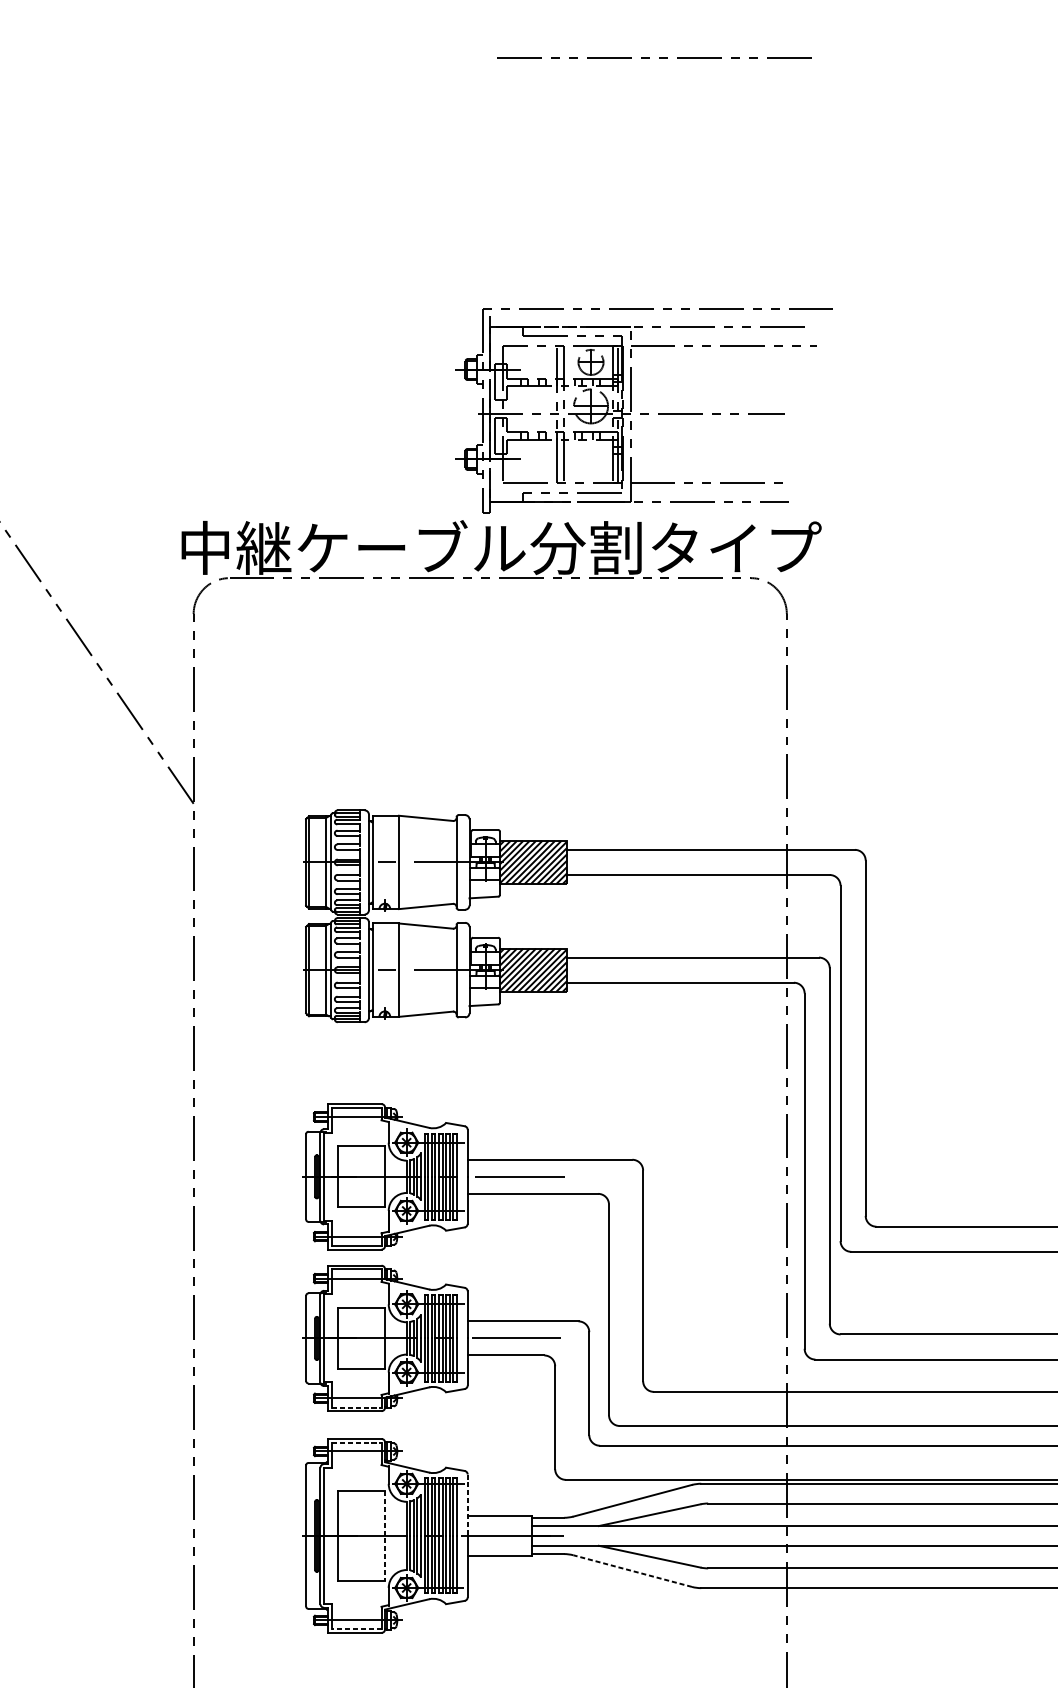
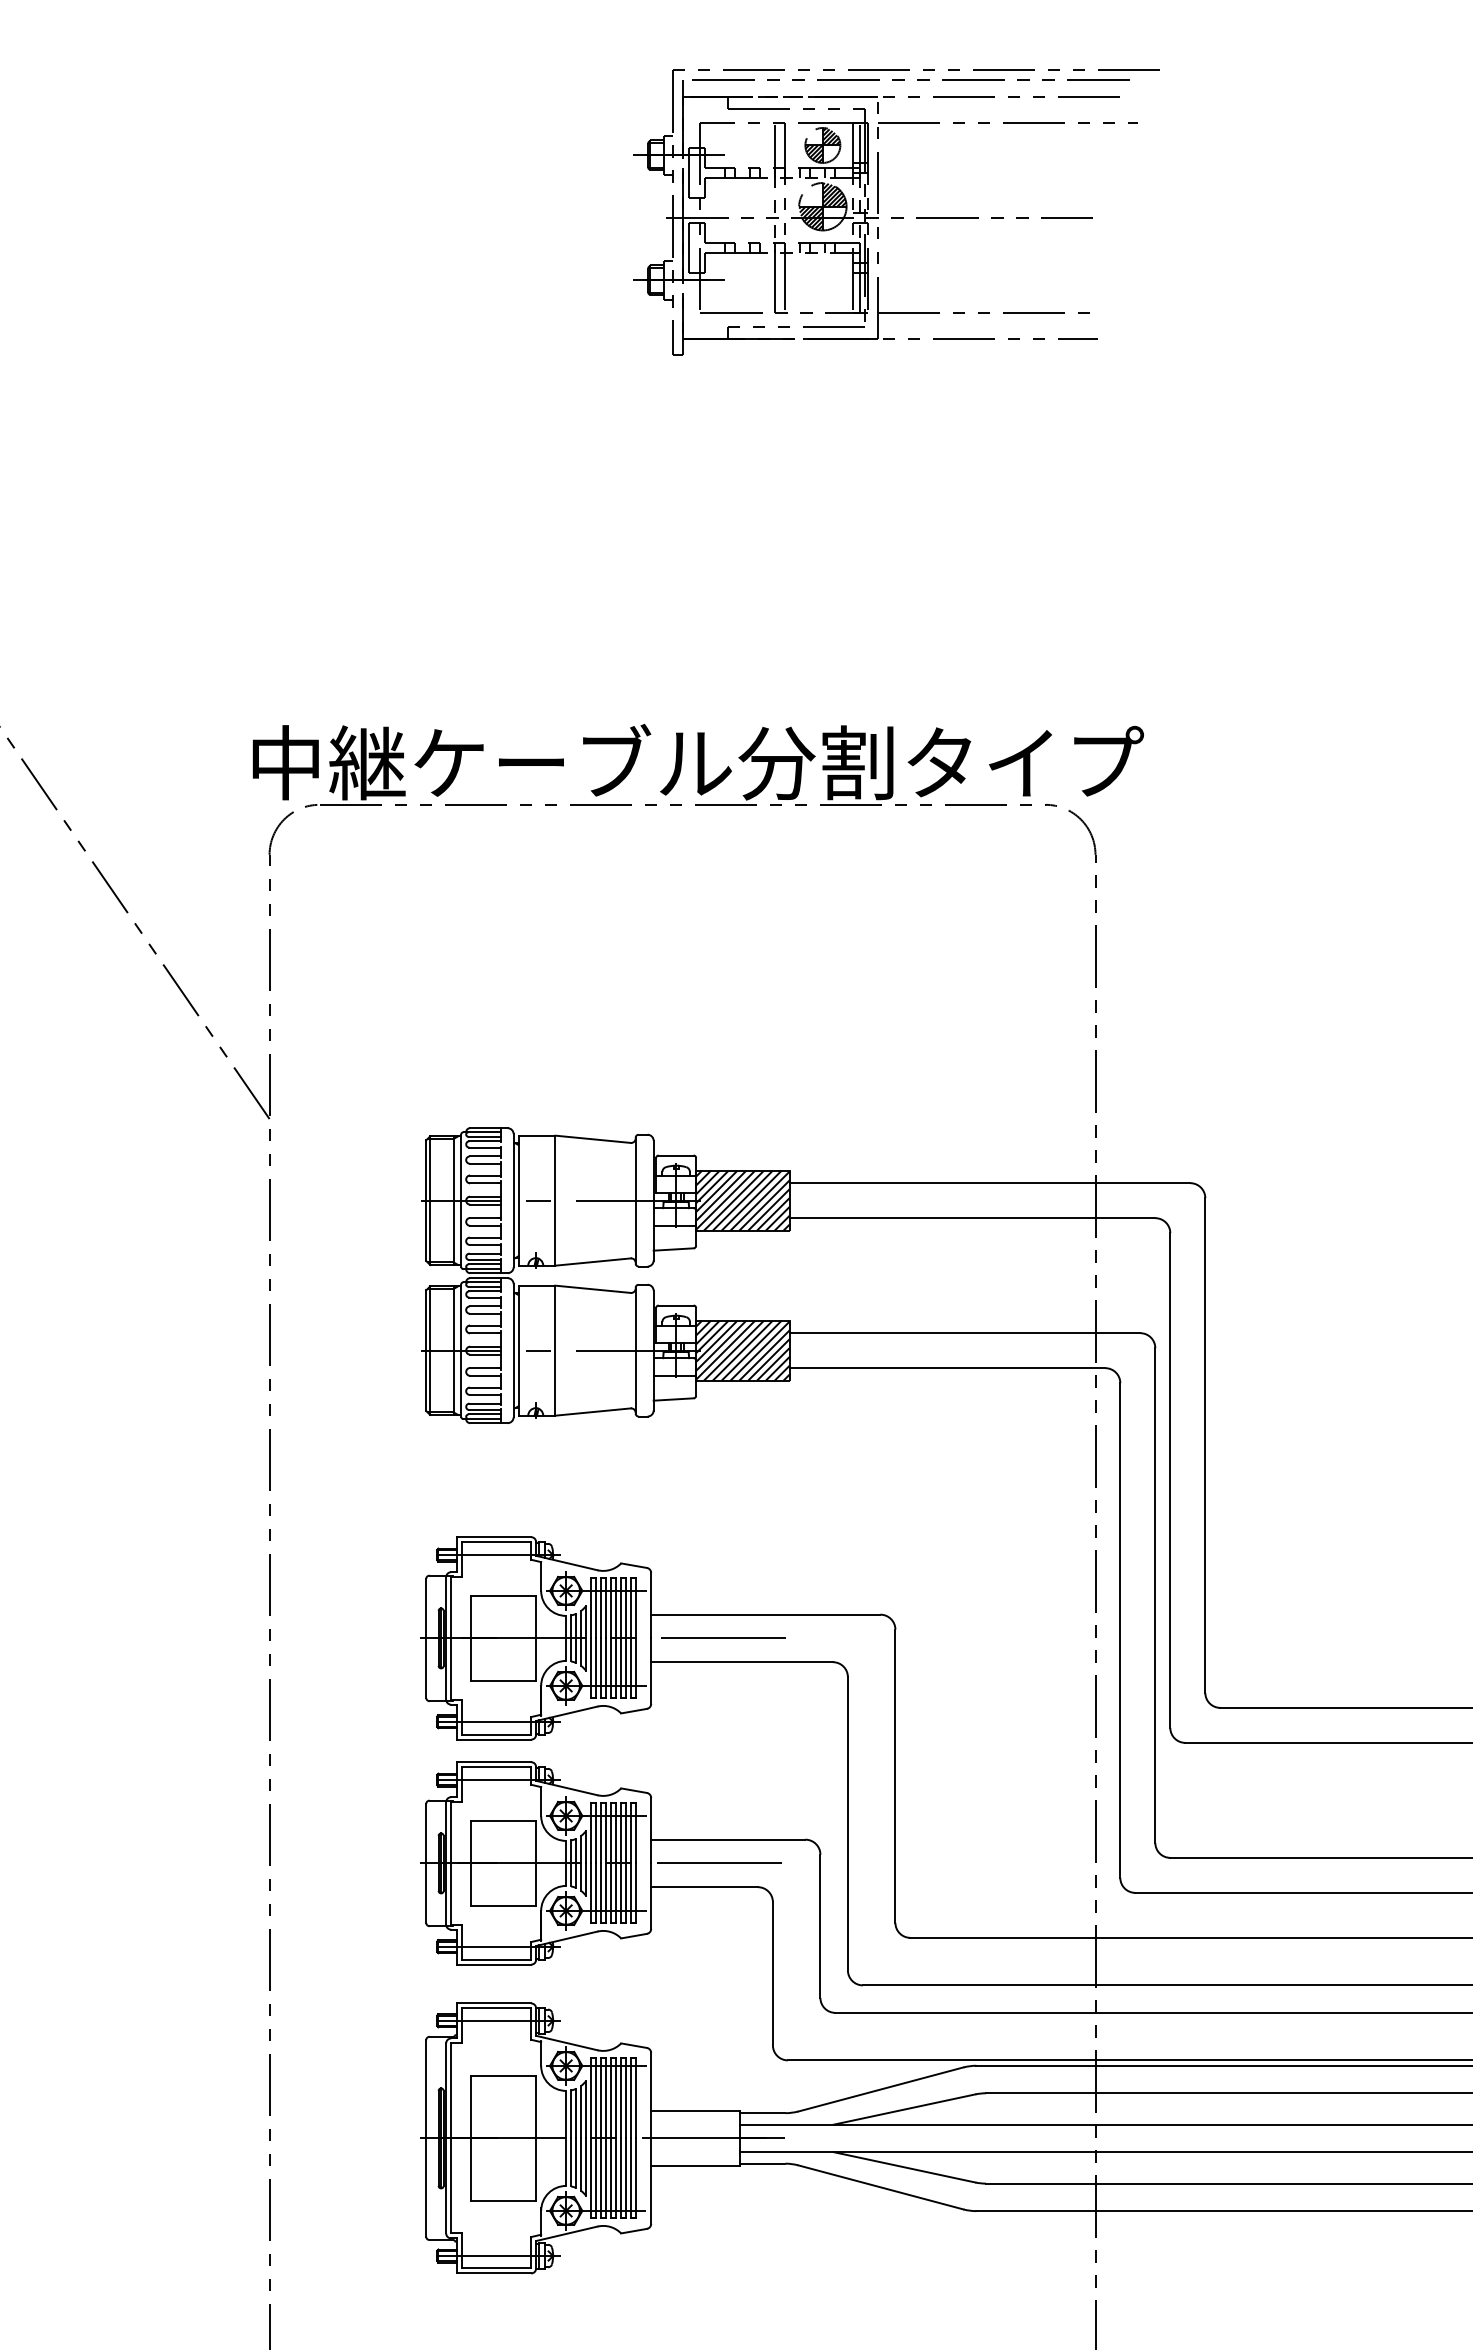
part: (643, 410) -> (896, 212), moved
line: (357, 1407) -> (497, 1959), dashed -> solid
line: (357, 1442) -> (497, 2008), dashed -> solid
line: (467, 1505) -> (651, 2095), dashed -> solid
line: (385, 1535) -> (536, 2138), dashed -> solid
line: (632, 1571) -> (880, 2187), dashed -> solid
line: (356, 1629) -> (496, 2268), dashed -> solid

